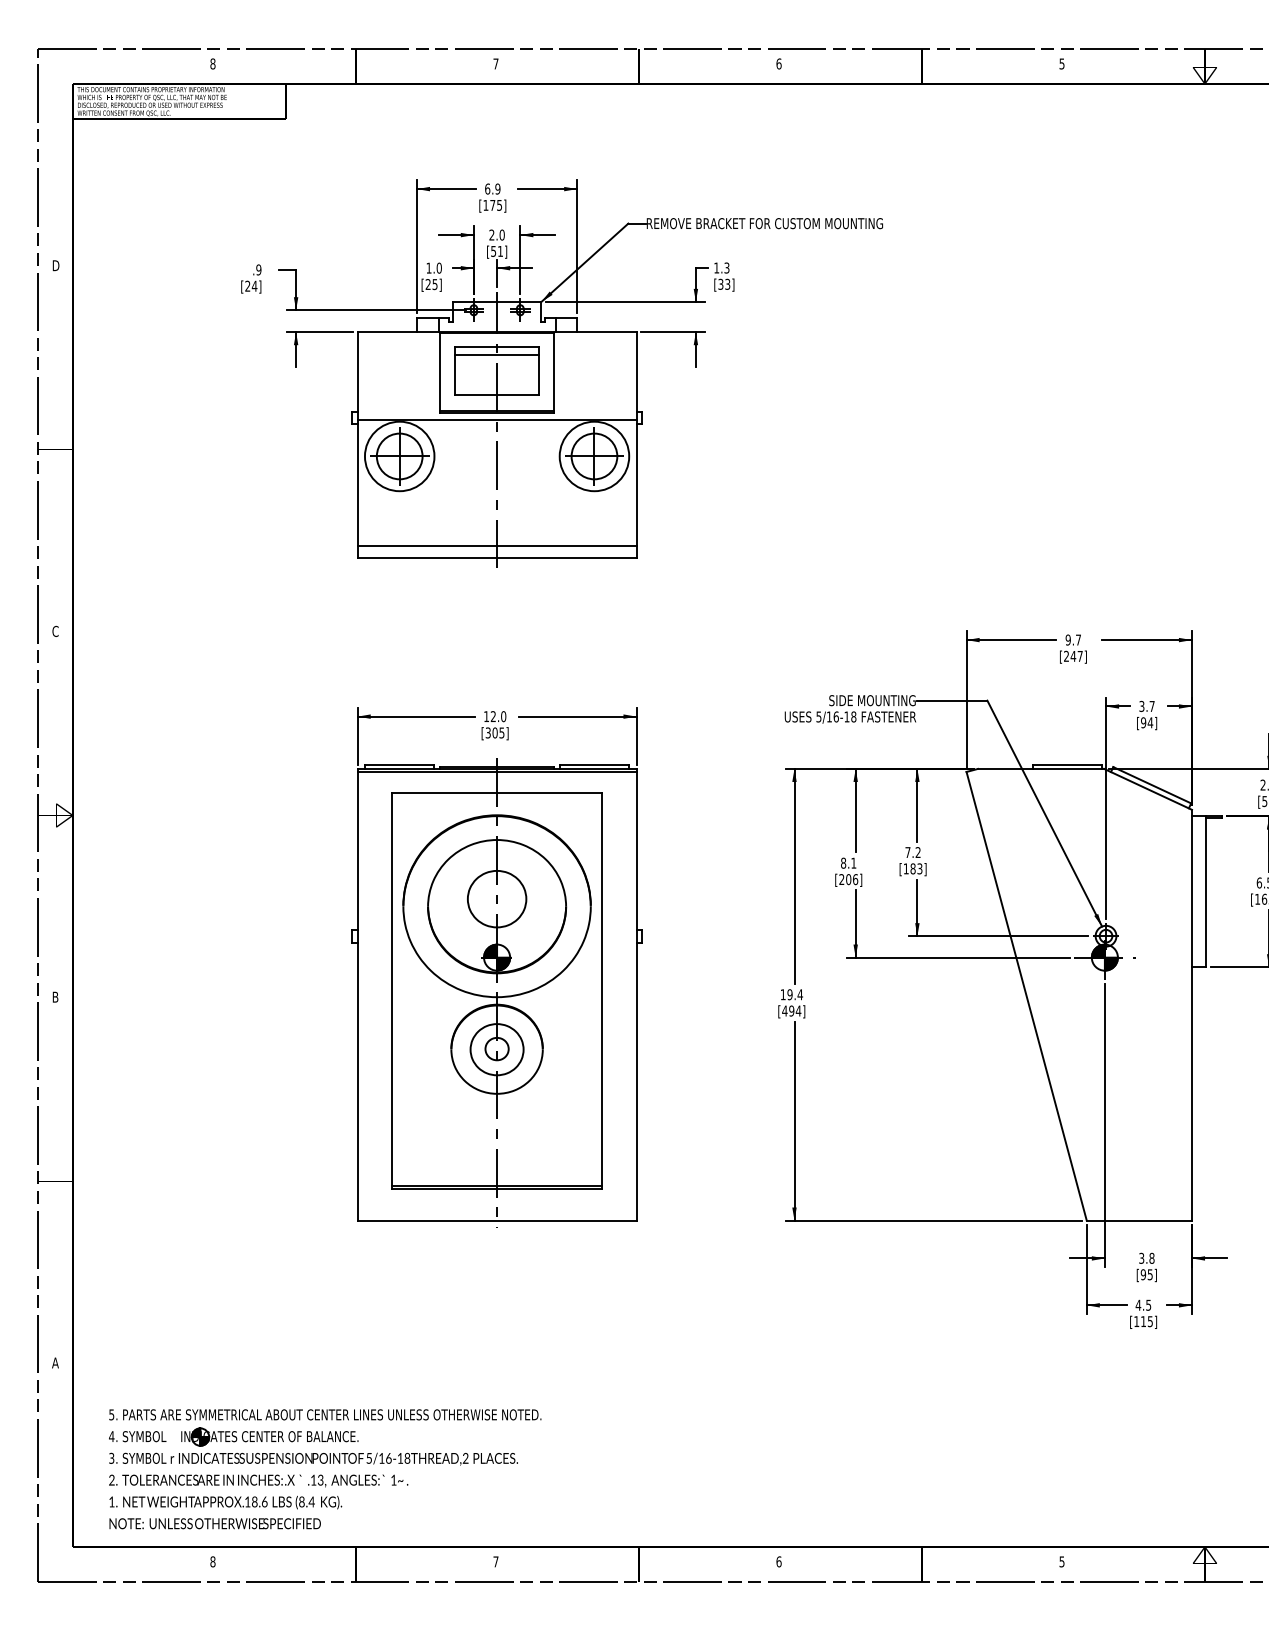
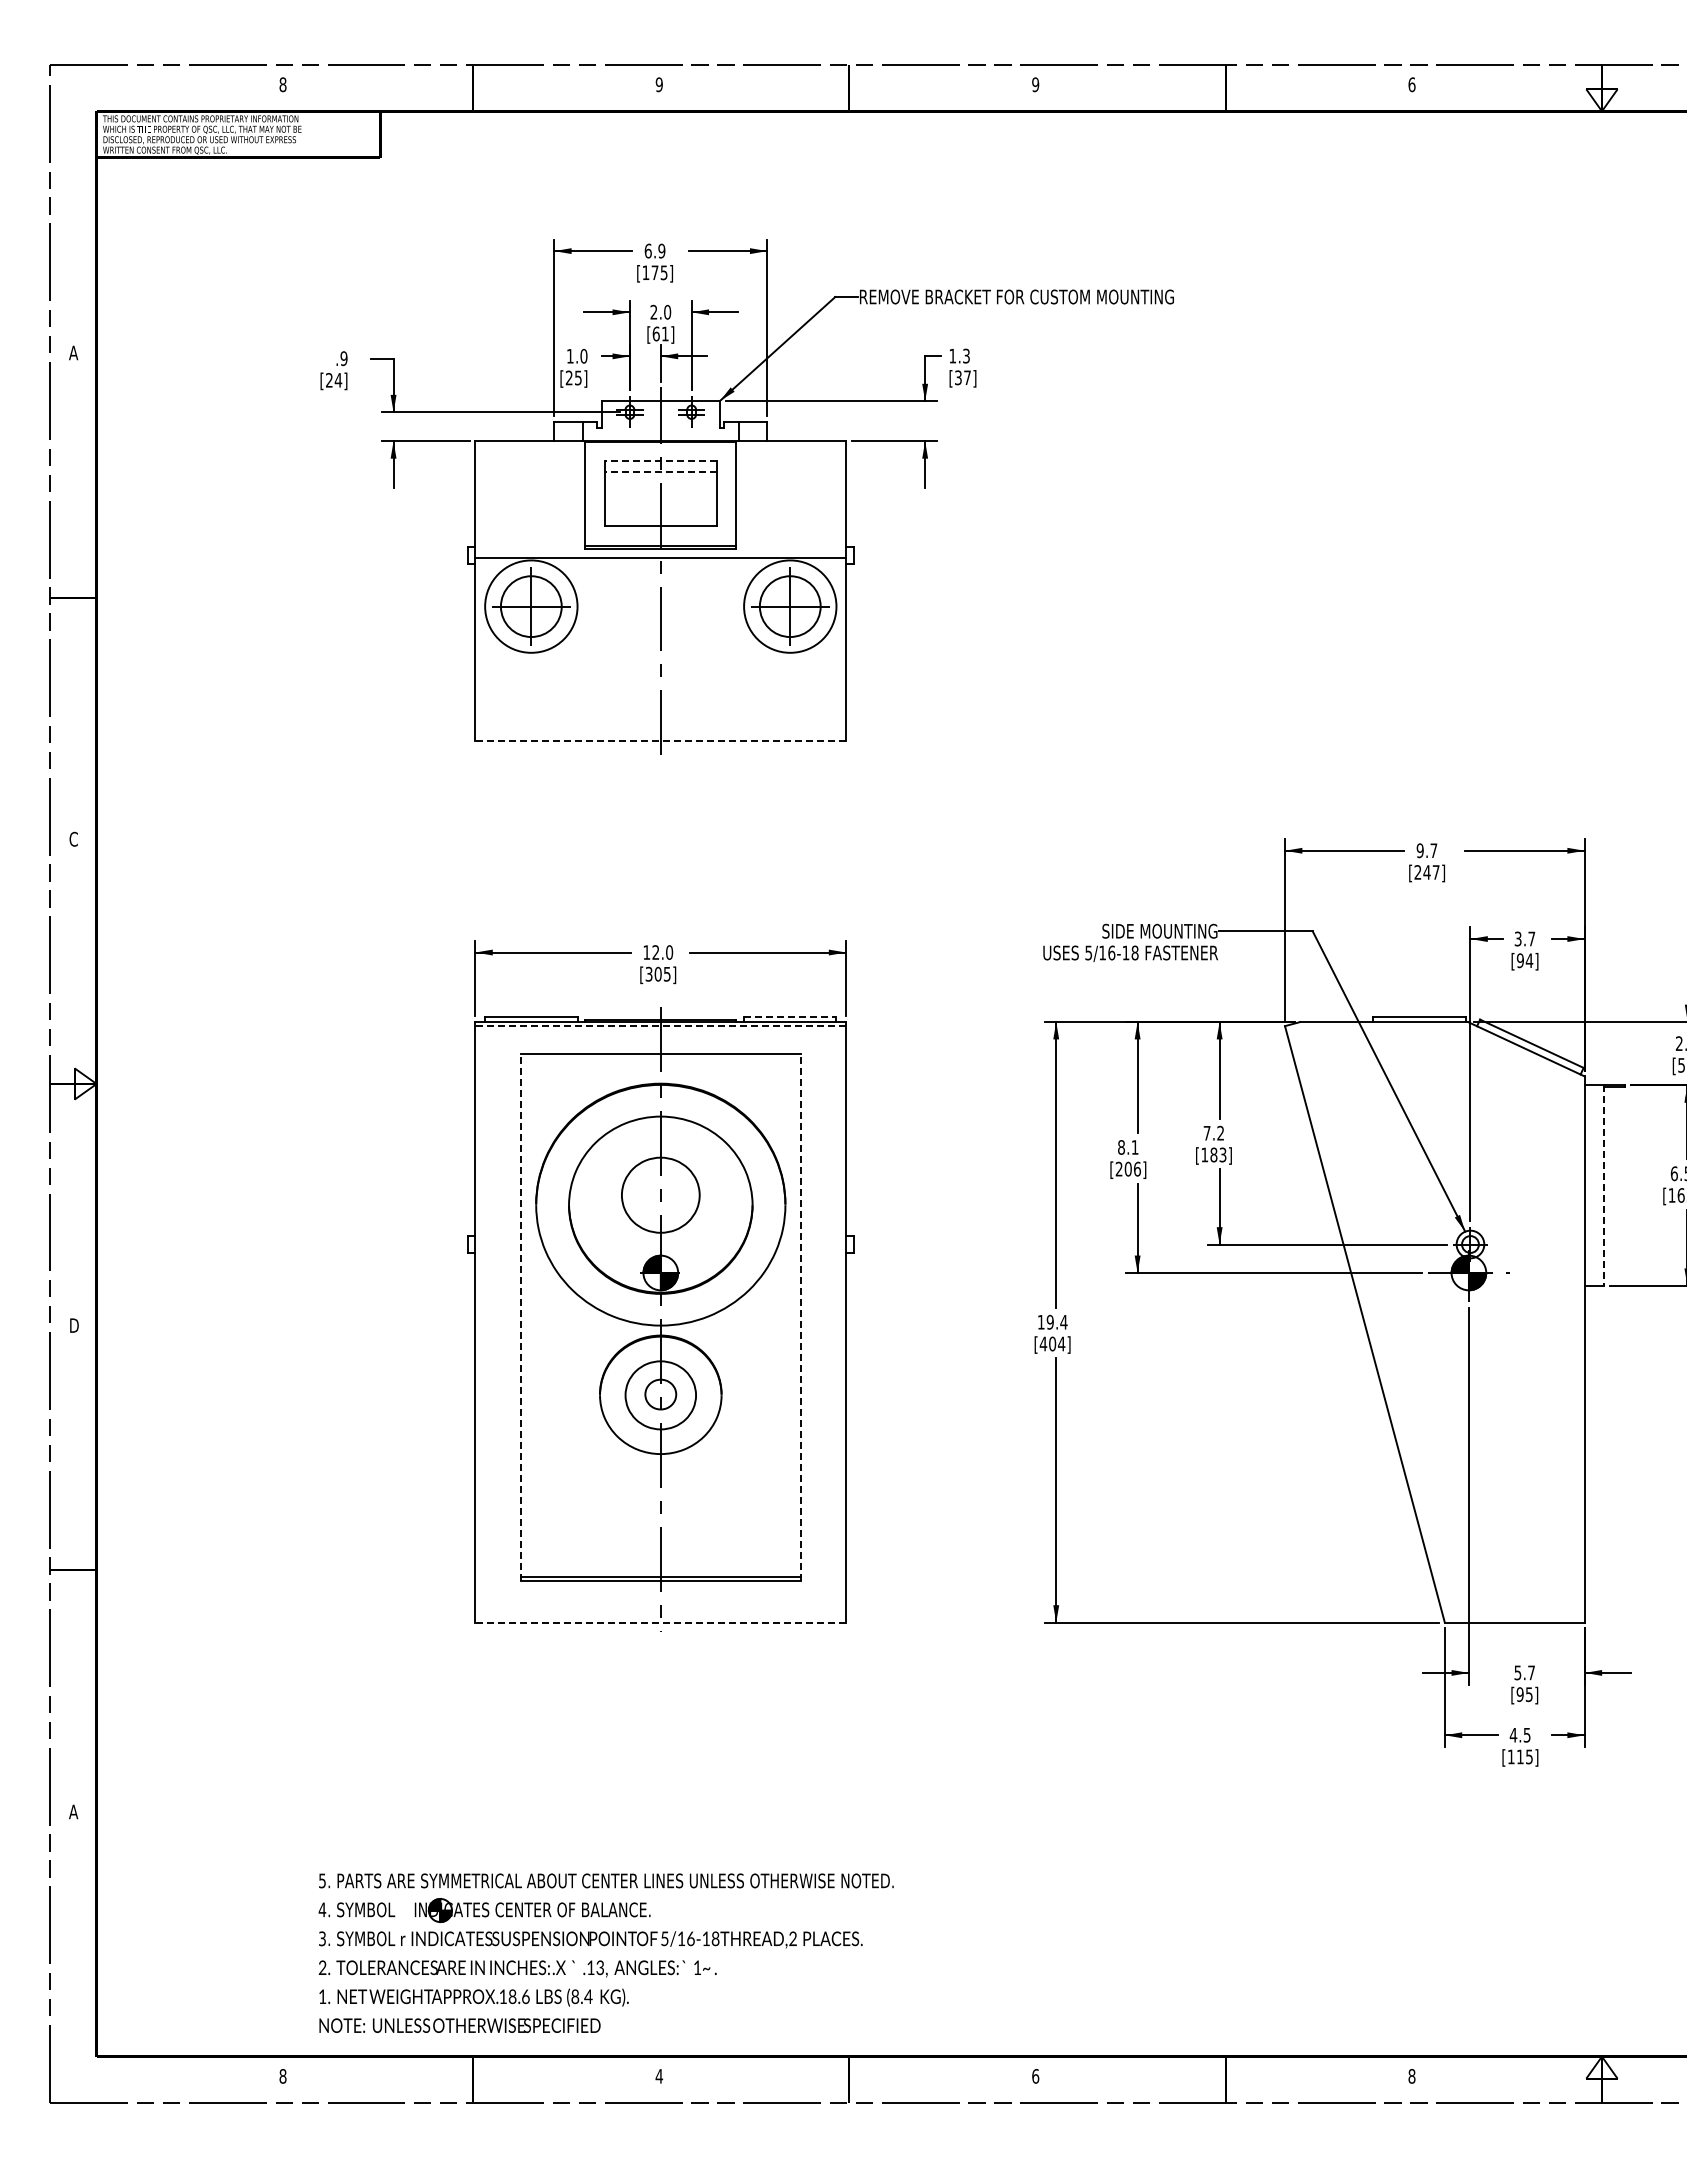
text: (495, 63) -> (658, 84), 7 -> 9
text: (778, 63) -> (1035, 84), 6 -> 9
text: (1061, 63) -> (1411, 84), 5 -> 6
text: (493, 251) -> (655, 333), [51] -> [61]
text: (55, 265) -> (73, 352), D -> A
text: (727, 284) -> (967, 377), [33] -> [37]
line: (496, 347) -> (660, 461), solid -> dashed
line: (496, 354) -> (660, 471), solid -> dashed
line: (496, 545) -> (660, 725), removed
line: (496, 557) -> (660, 741), solid -> dashed
line: (594, 764) -> (790, 1016), solid -> dashed
line: (496, 772) -> (660, 1026), solid -> dashed
line: (1206, 892) -> (1603, 1186), solid -> dashed
line: (392, 990) -> (521, 1316), solid -> dashed
line: (602, 990) -> (800, 1316), solid -> dashed
text: (56, 997) -> (74, 1325), B -> D
text: (791, 1010) -> (1052, 1343), [494] -> [404]
line: (496, 1220) -> (660, 1622), solid -> dashed
text: (1146, 1258) -> (1524, 1672), 3.8 -> 5.7
part: (323, 1464) -> (604, 1946), moved
text: (496, 1561) -> (659, 2076), 7 -> 4
text: (1061, 1561) -> (1411, 2076), 5 -> 8

